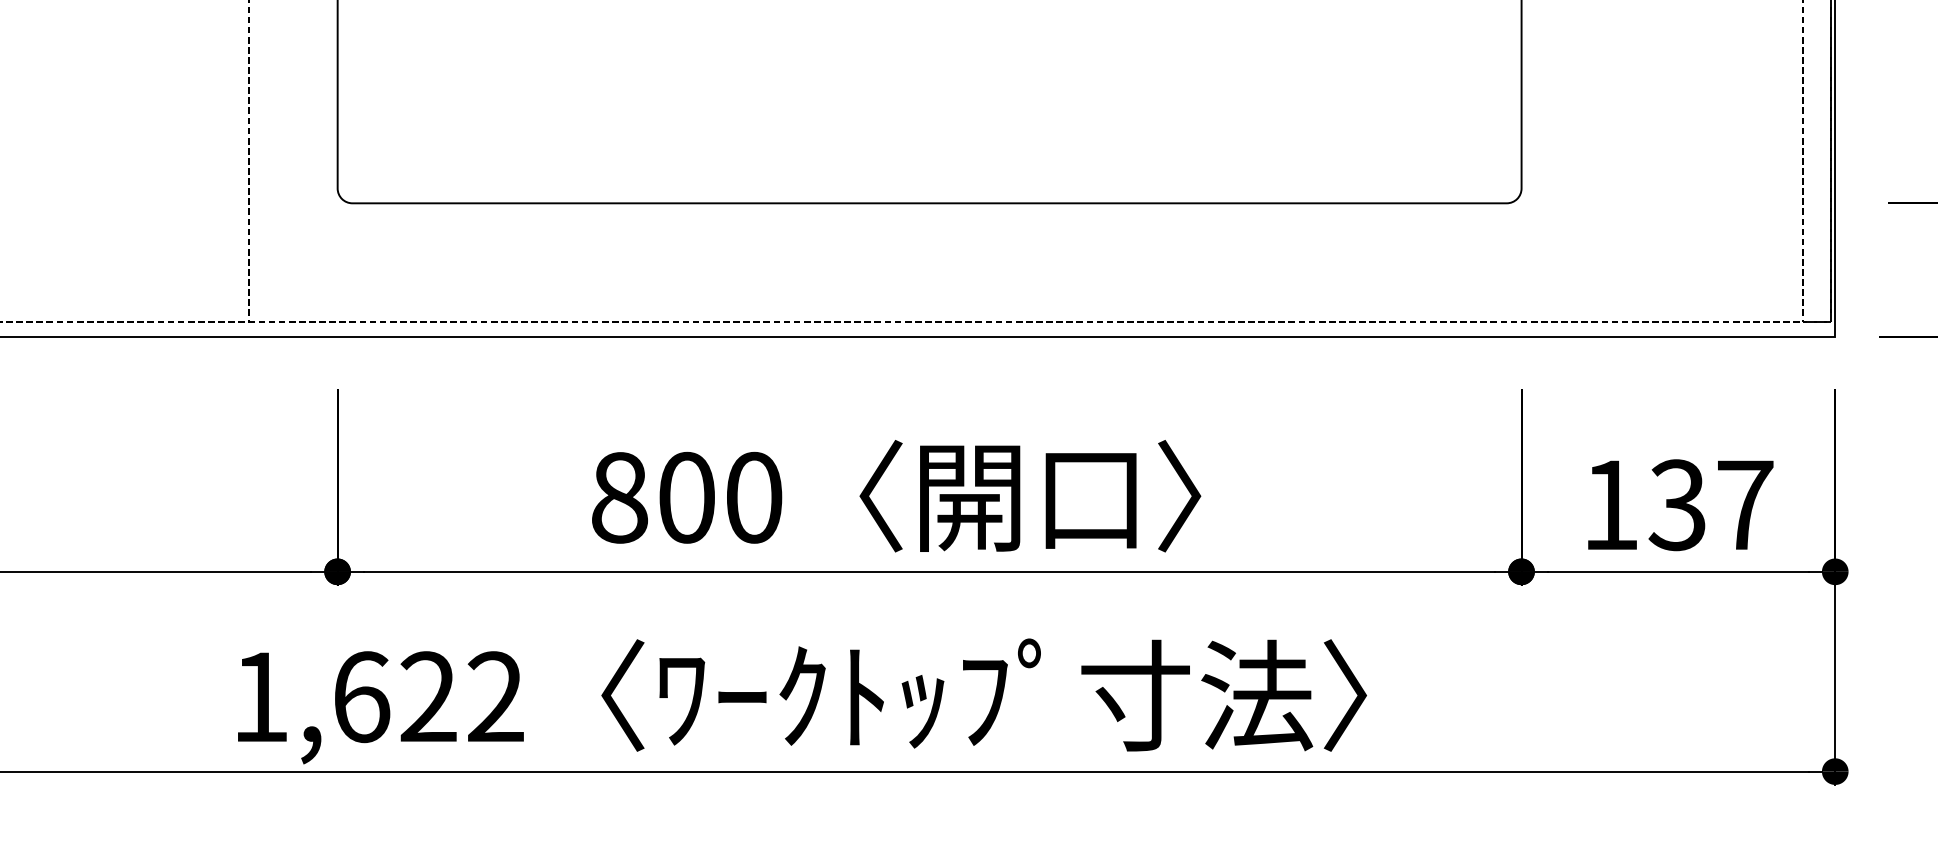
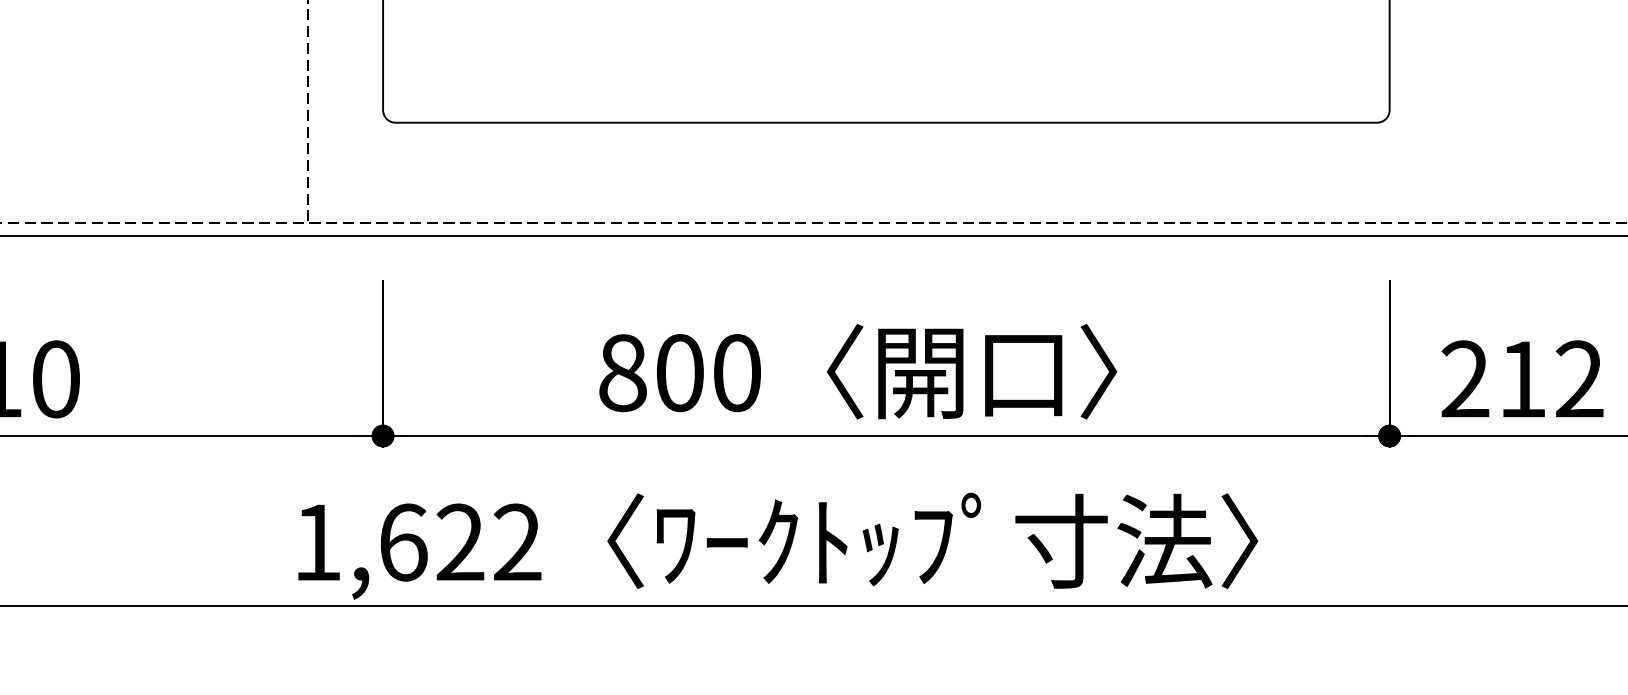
text: (1677, 505) -> (1522, 379), 137 -> 212

